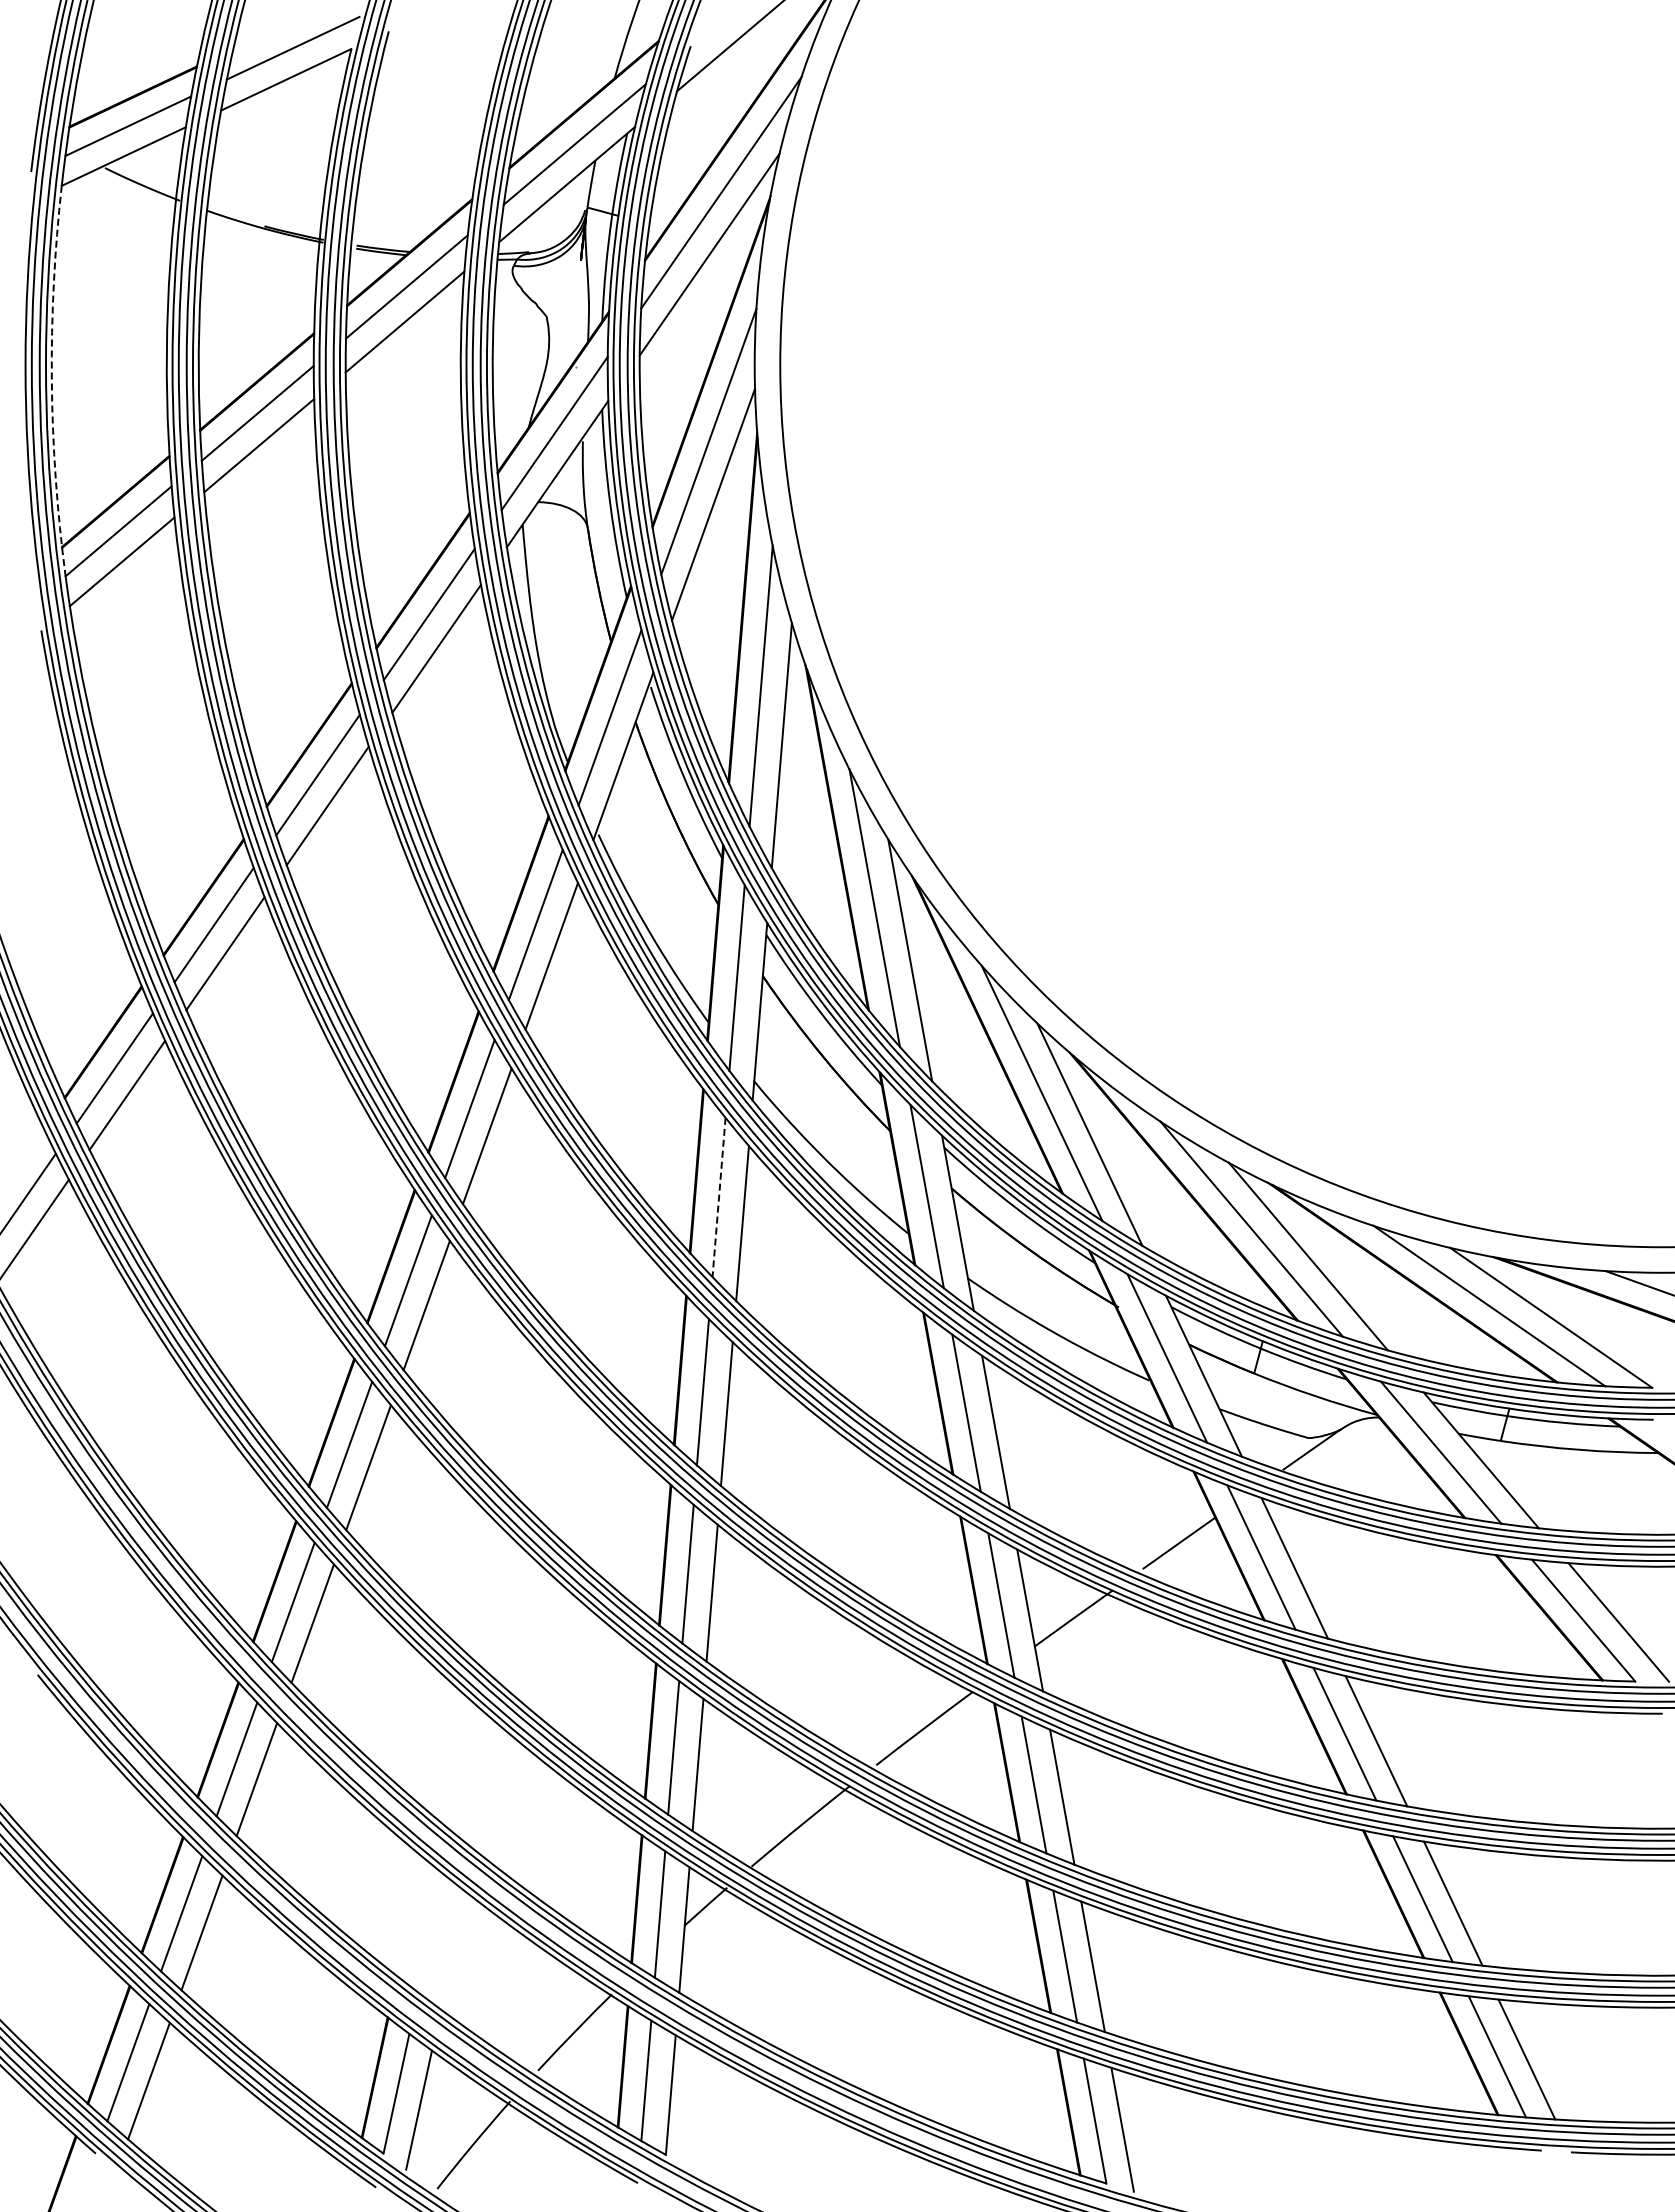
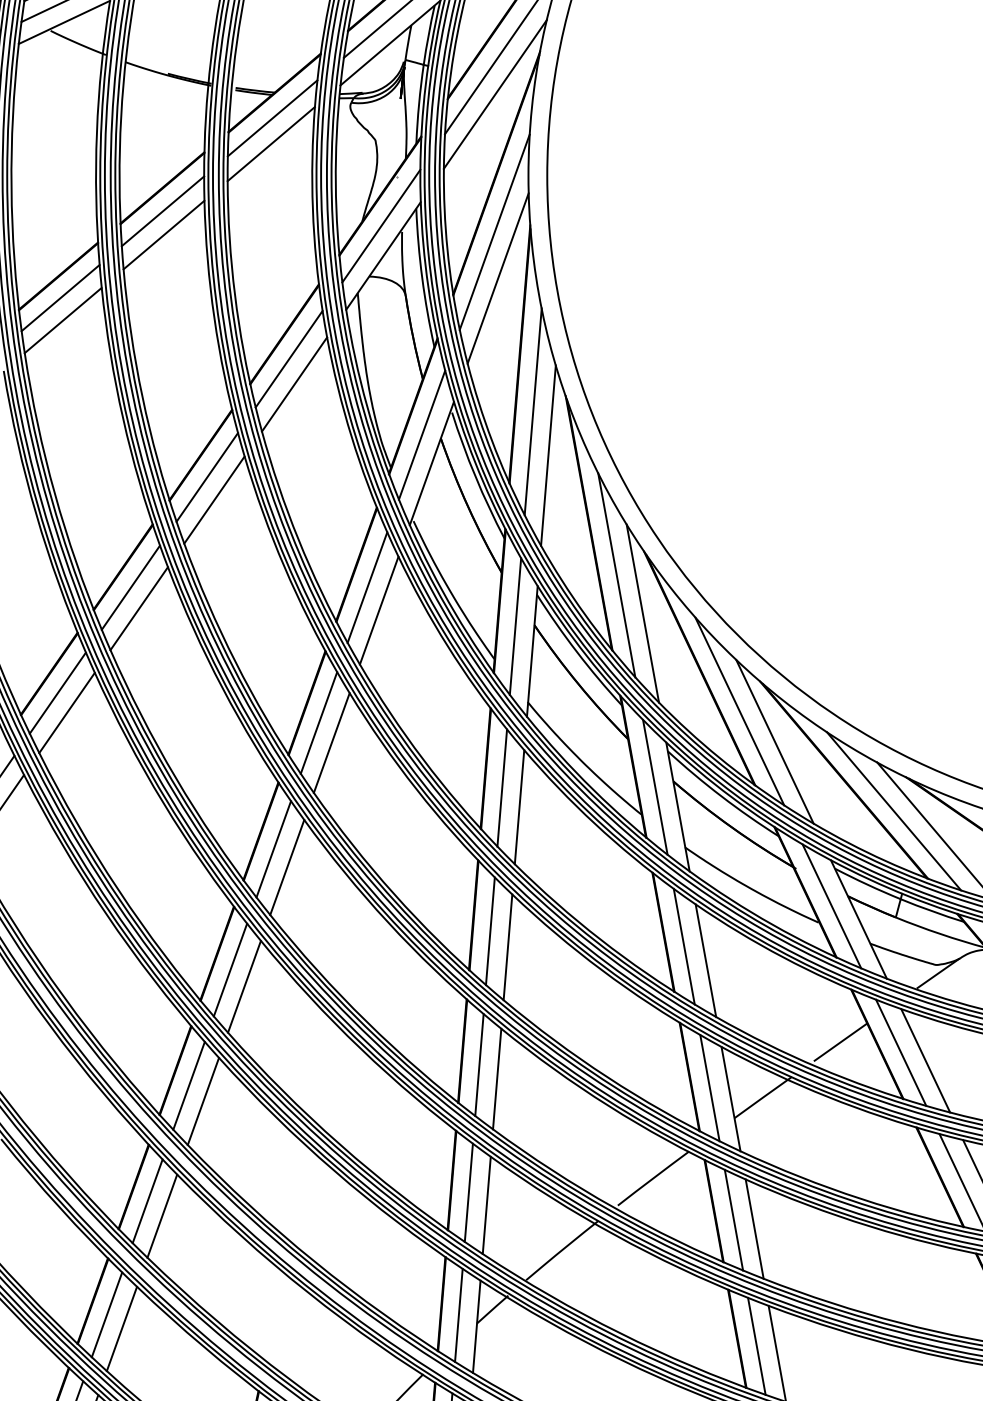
arc: (51, 381) -> (11, 187), dashed -> solid
line: (719, 1197) -> (502, 788), dashed -> solid

